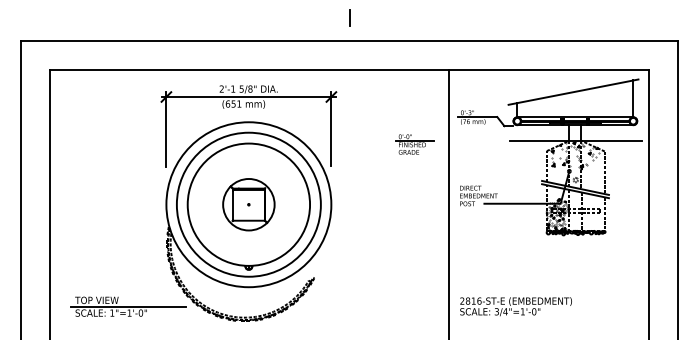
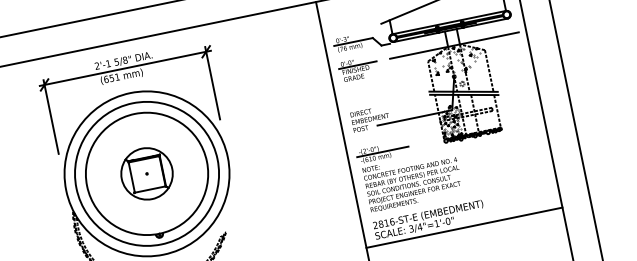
part: (414, 144) -> (357, 69), moved
part: (506, 255) -> (409, 171), added
line: (548, 321) -> (464, 228), added

